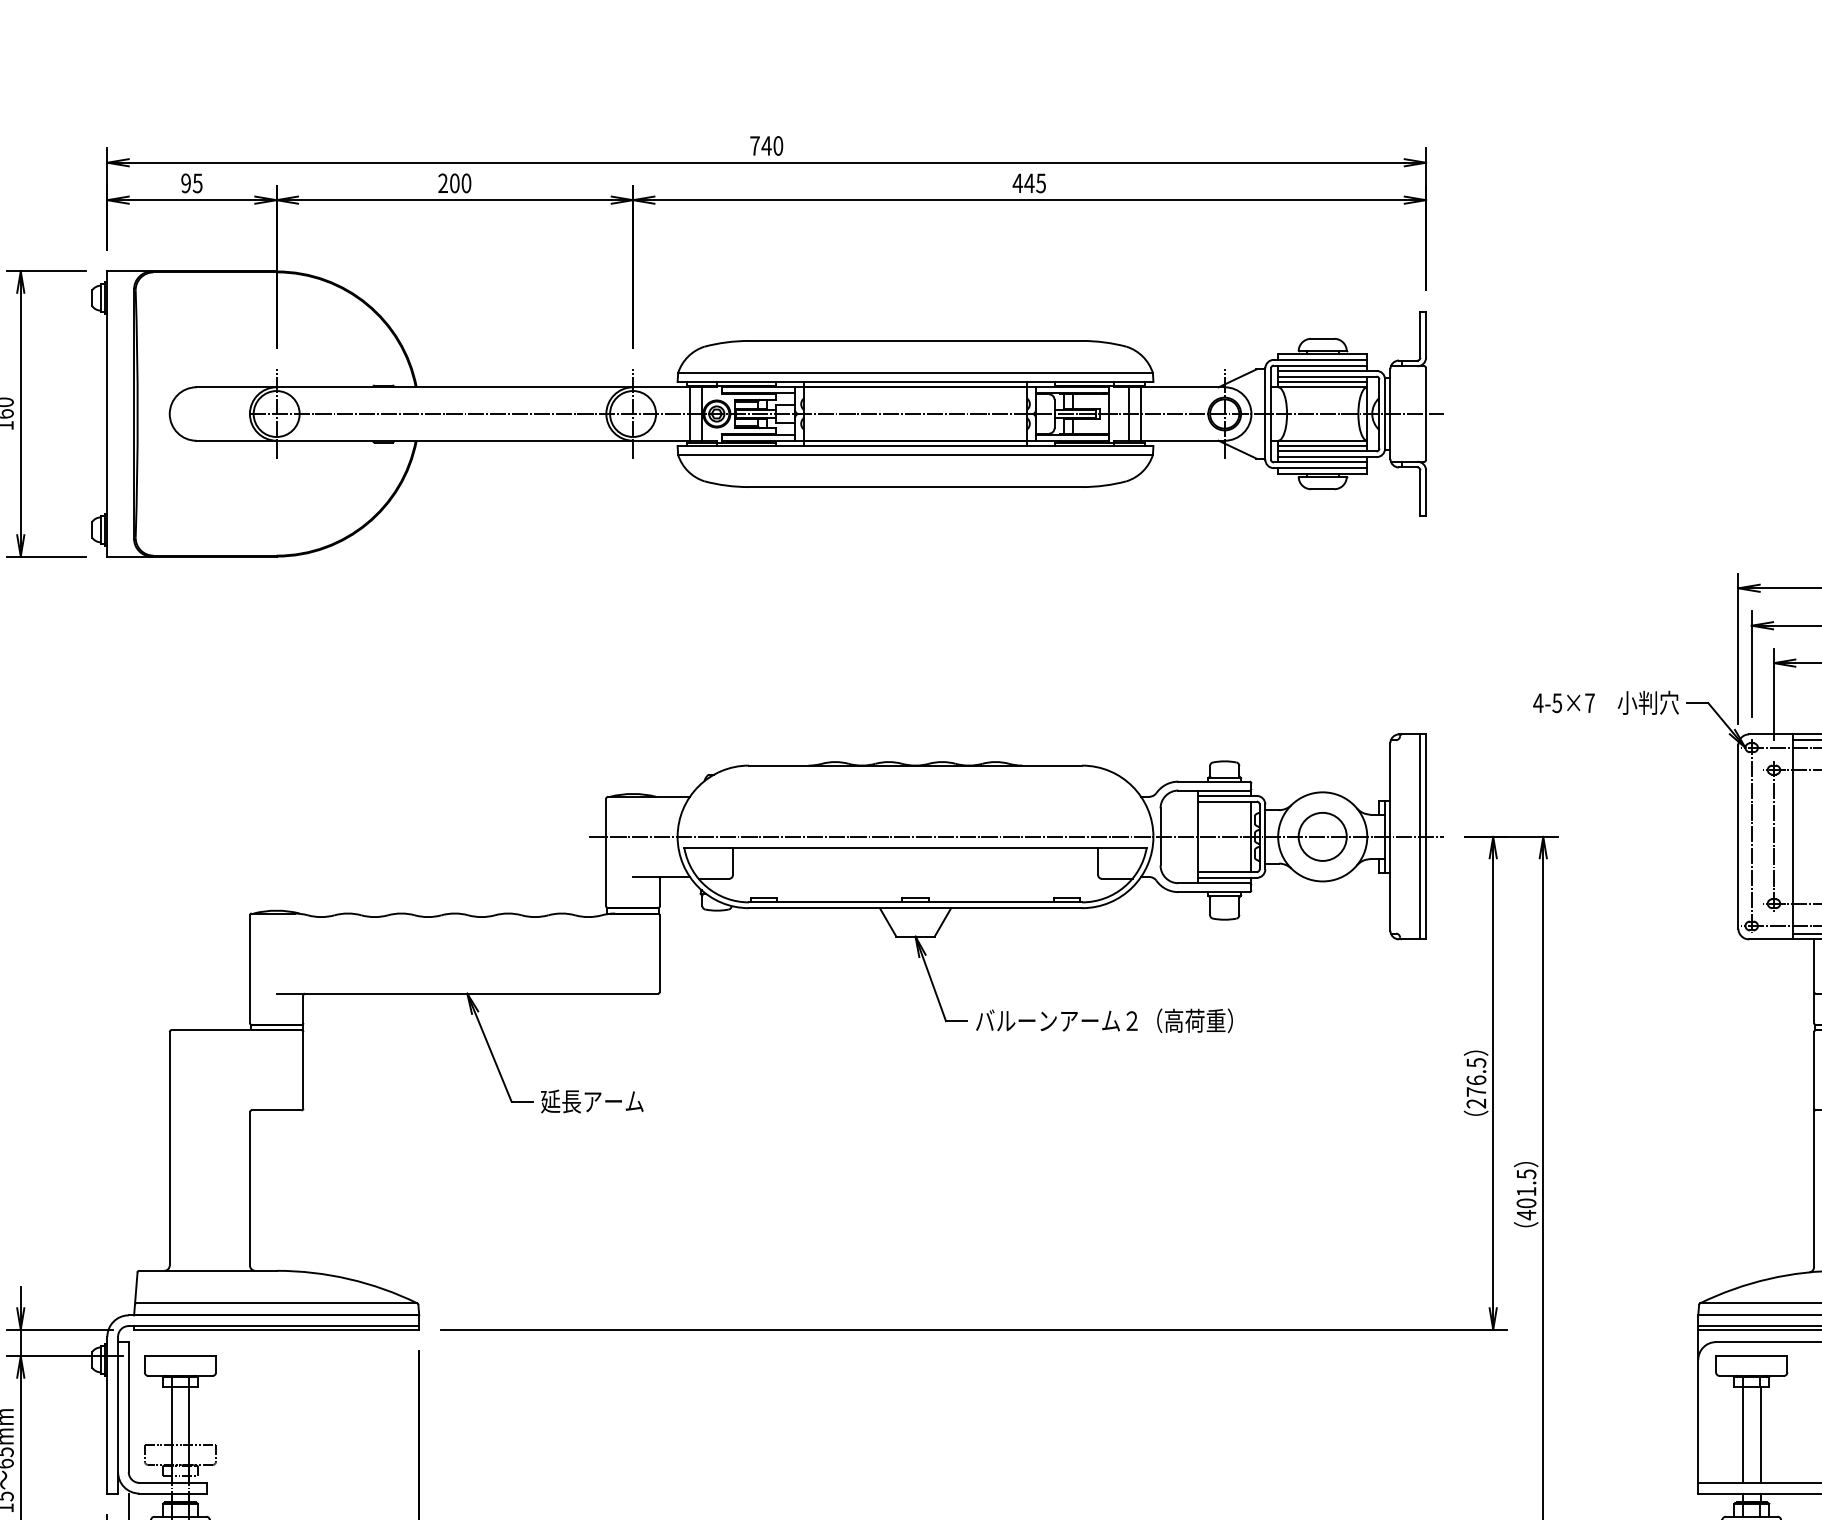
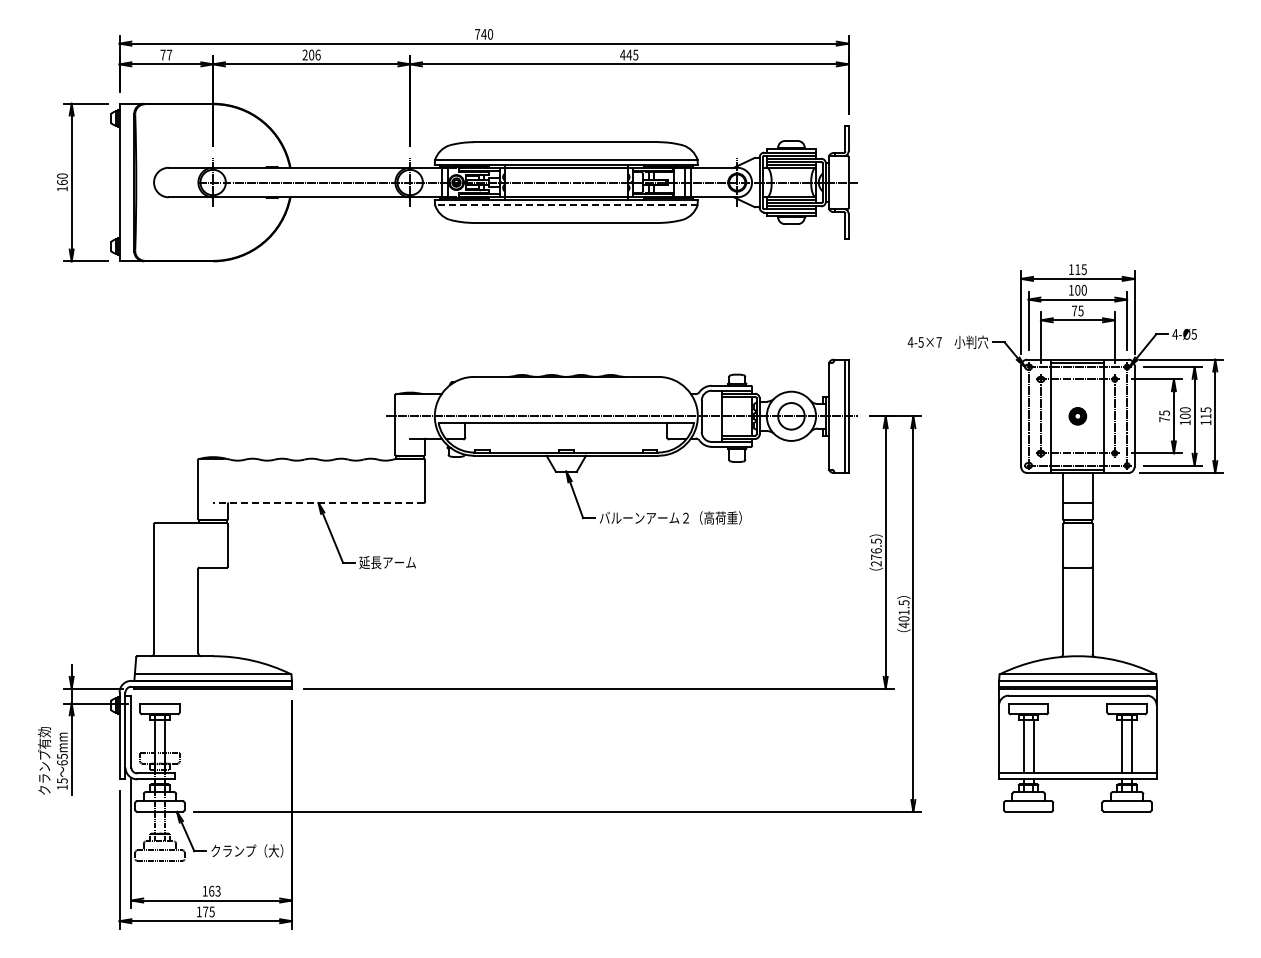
text: (192, 182) -> (166, 54), 95 -> 77
text: (465, 182) -> (317, 54), 200 -> 206
line: (914, 455) -> (565, 205), solid -> dashed
line: (467, 994) -> (318, 503), solid -> dashed

